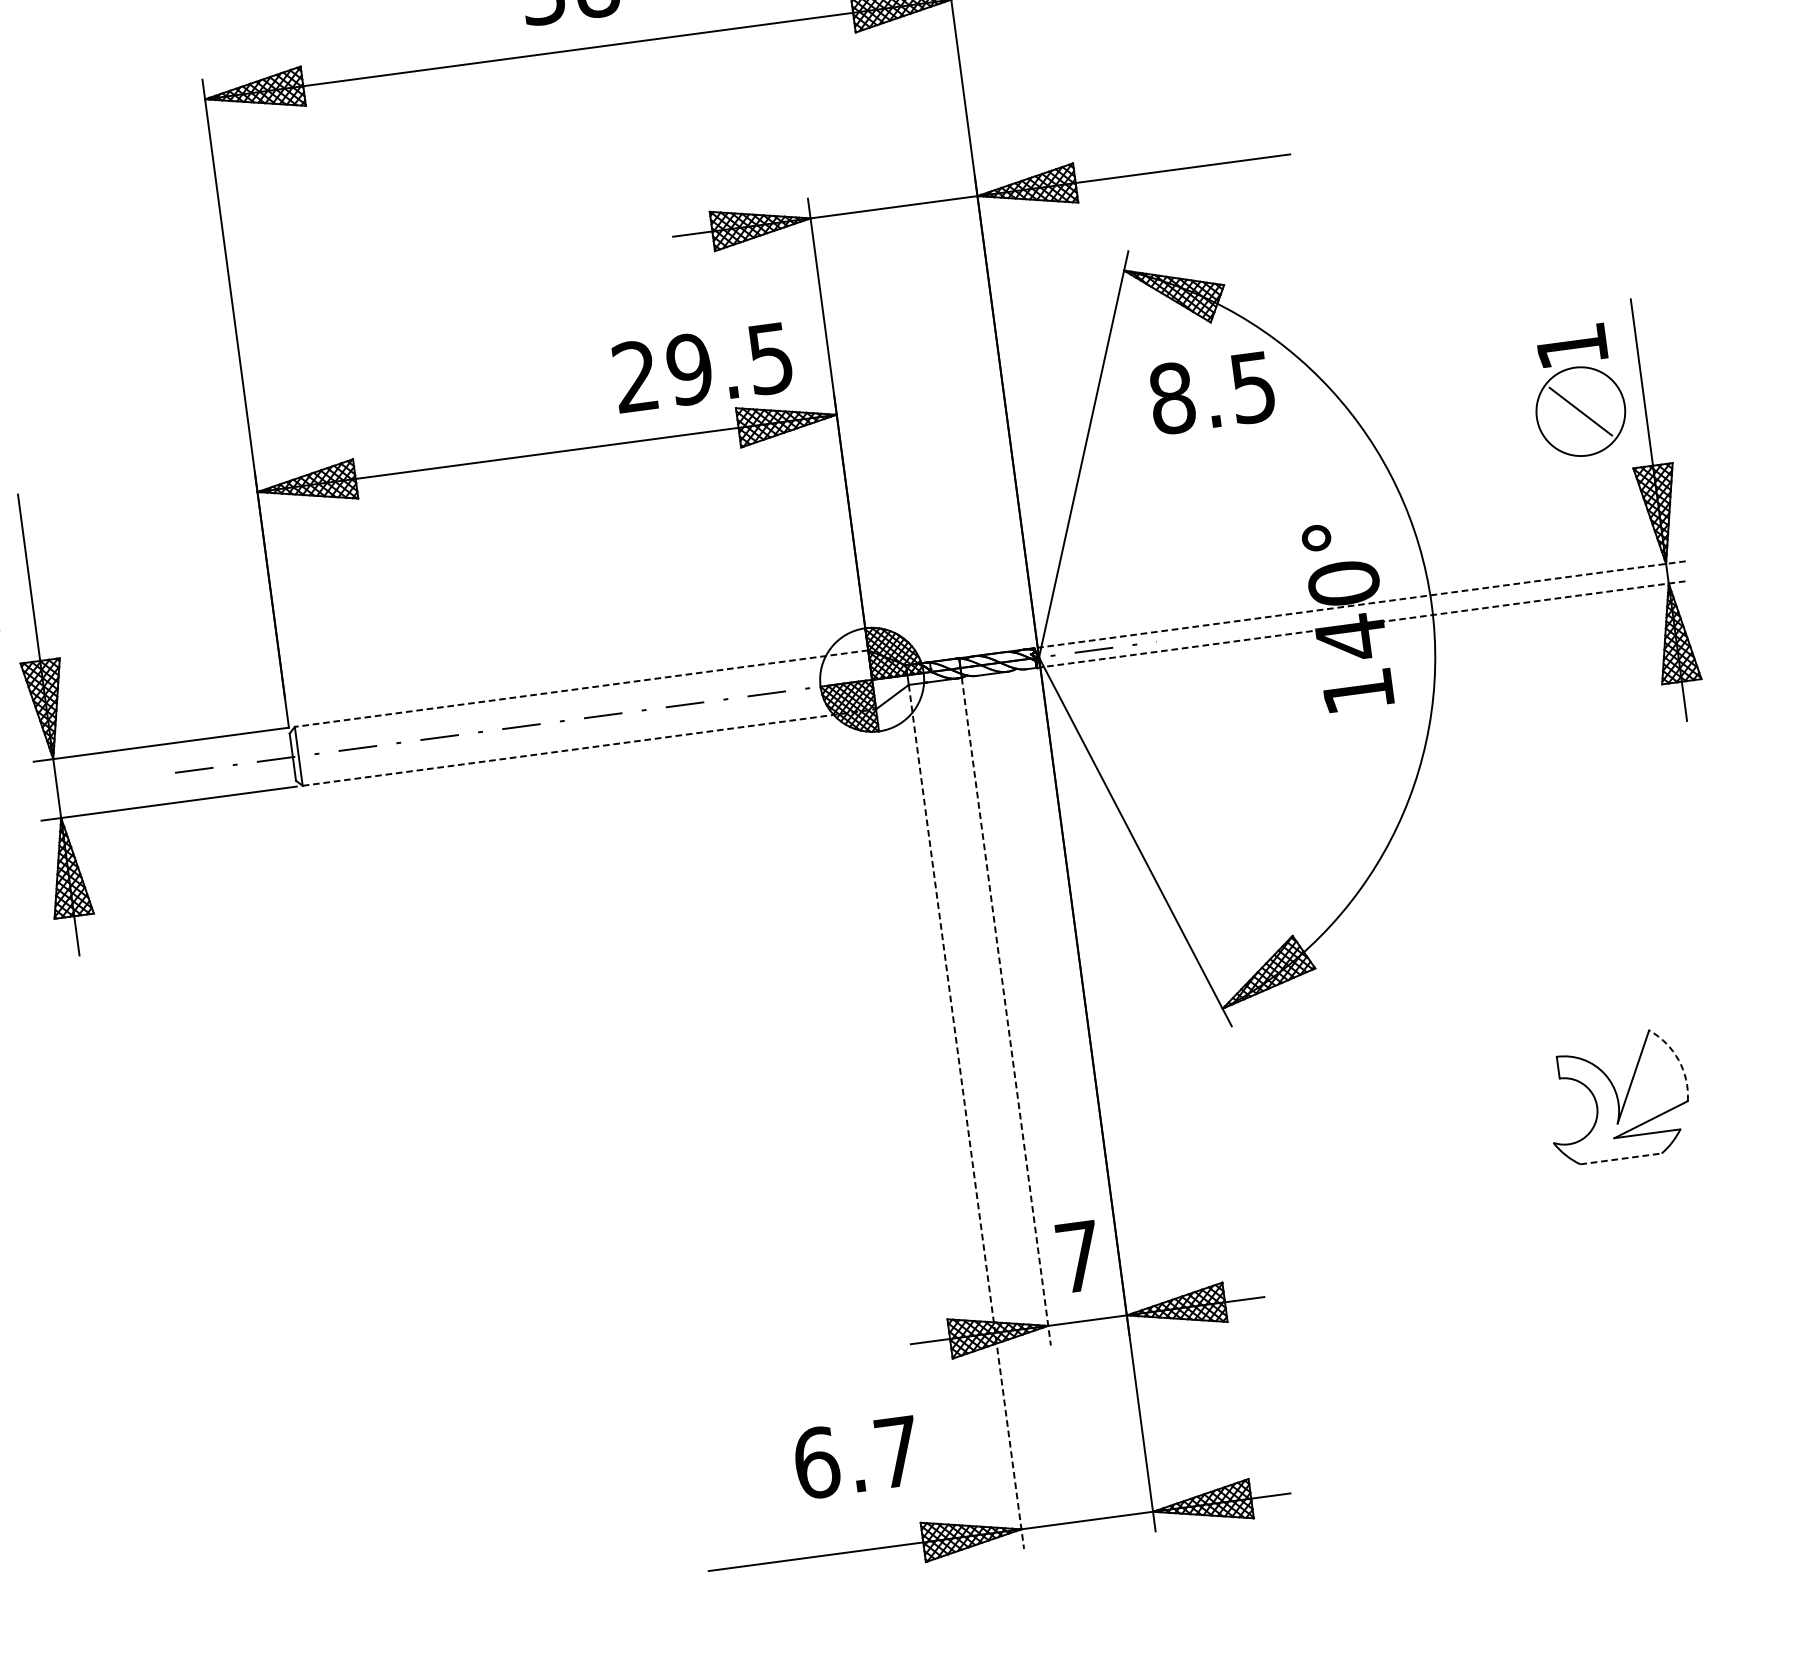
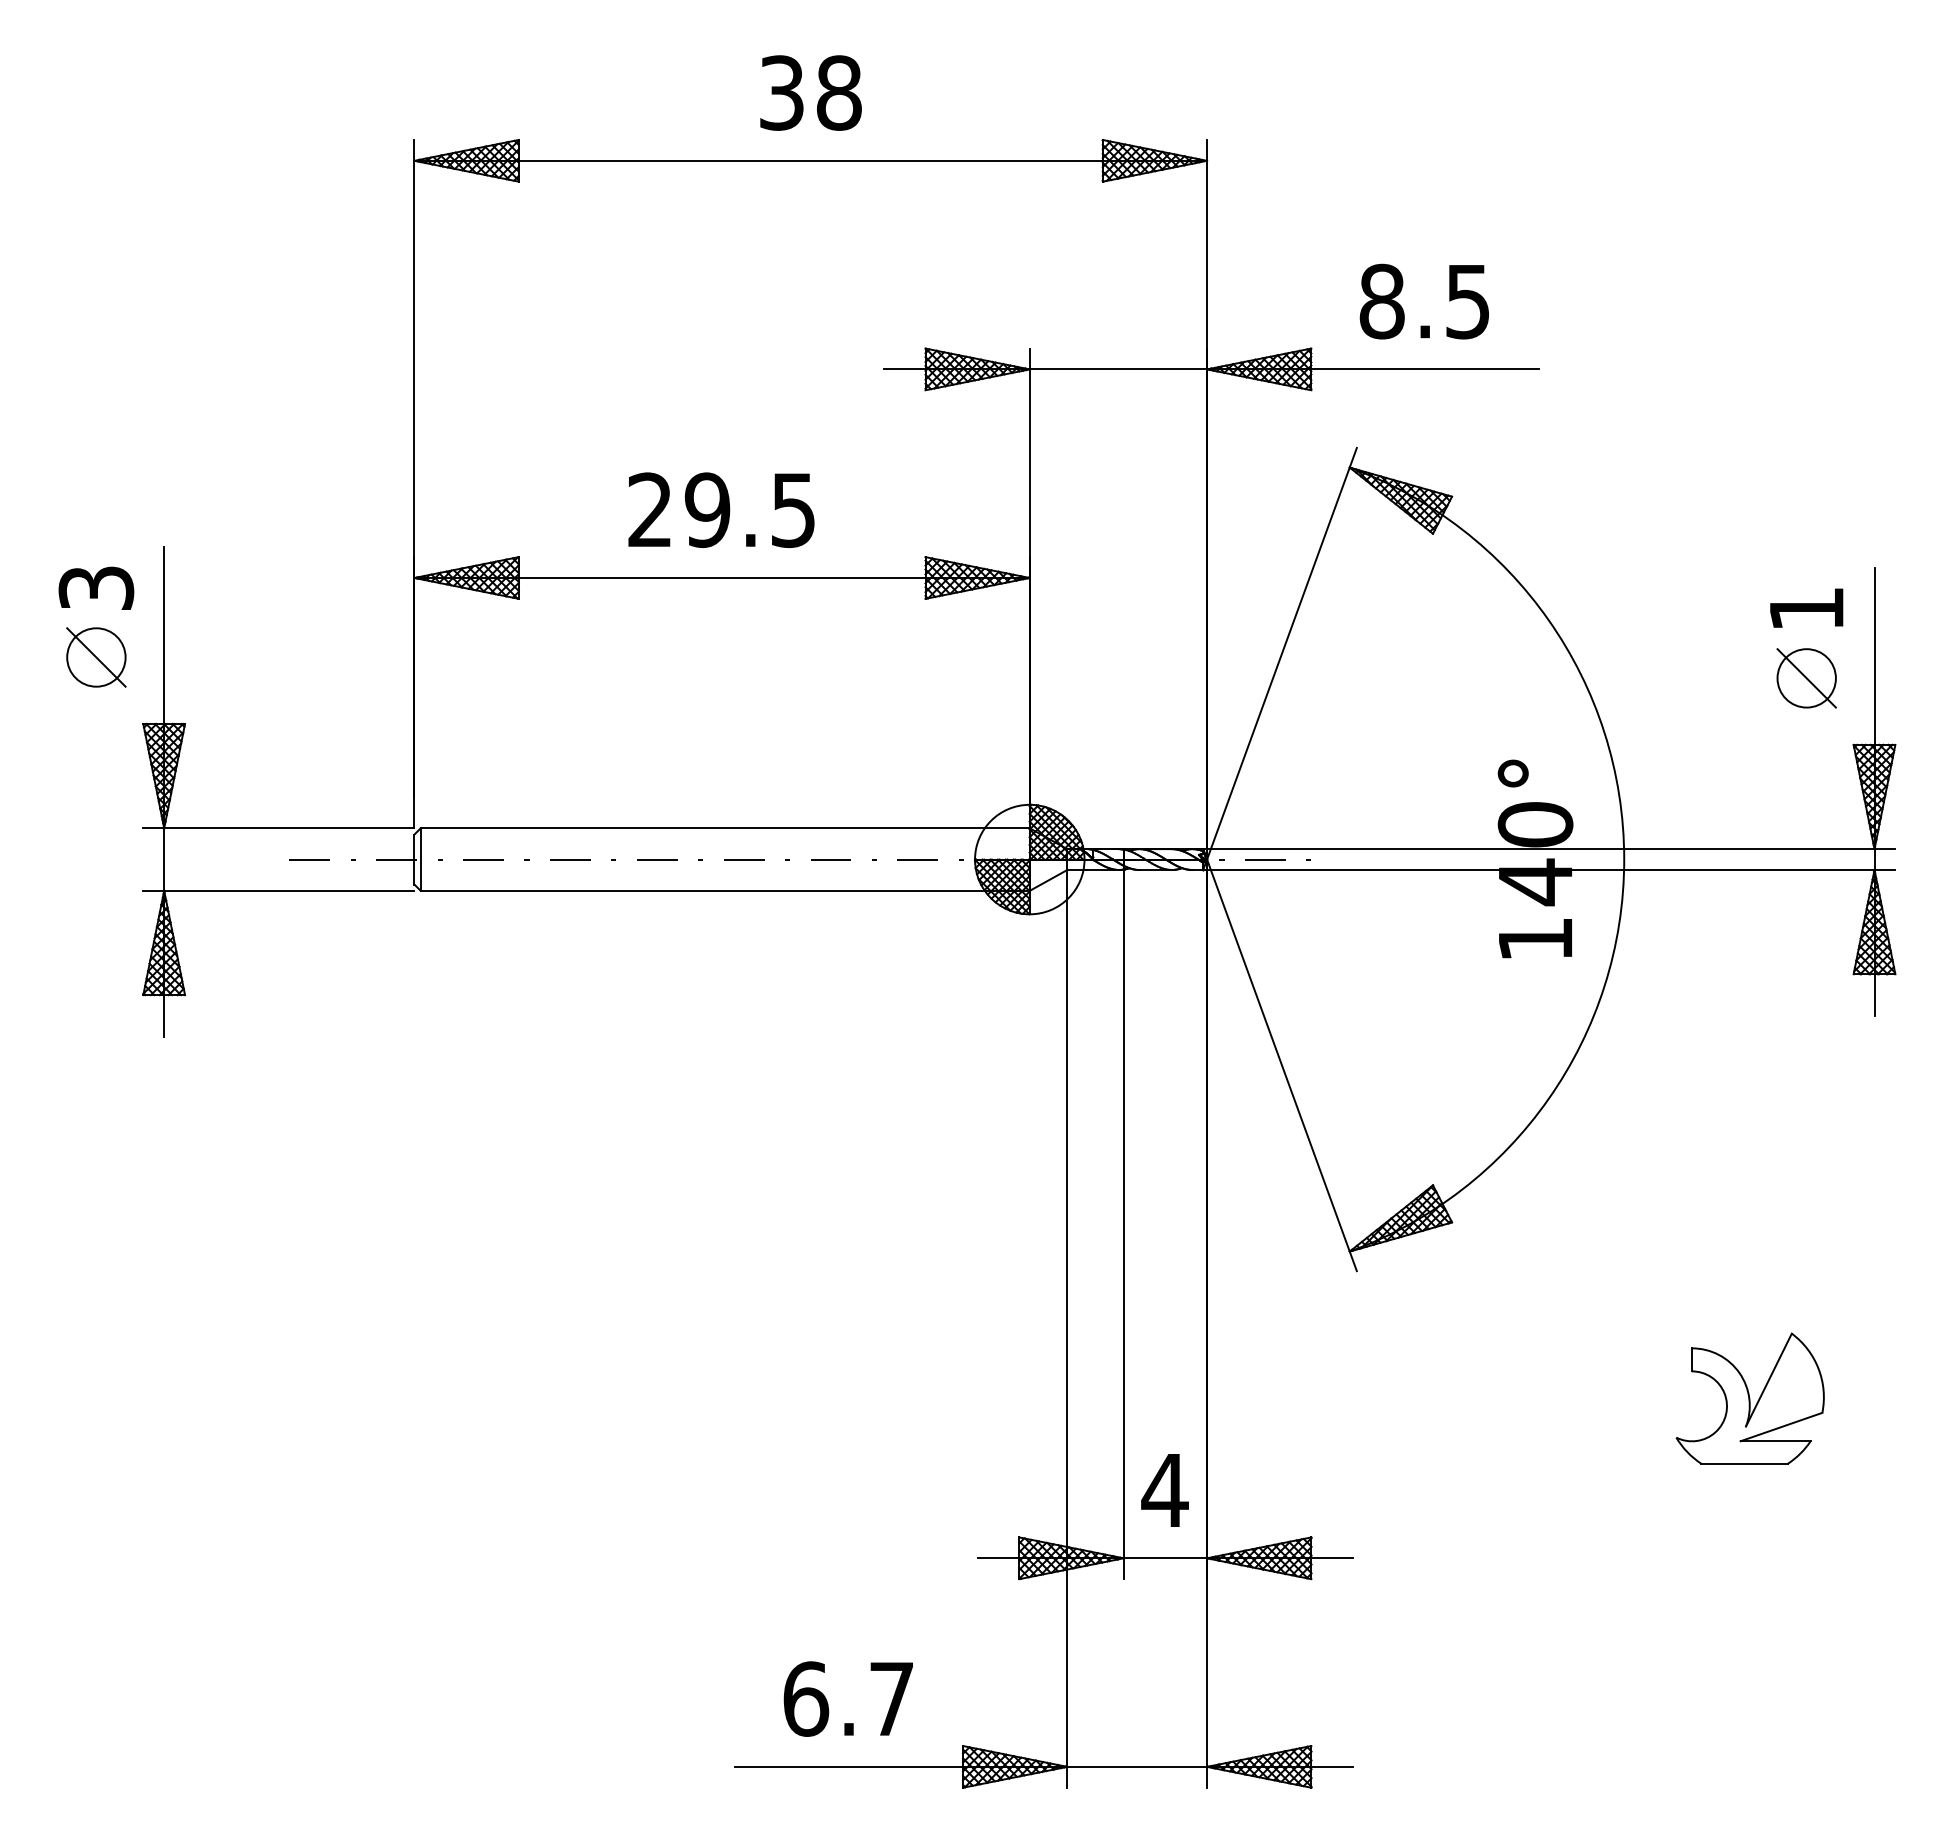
text: (702, 367) -> (721, 509), moved
text: (1211, 393) -> (1423, 301), moved
circle: (1580, 411) -> (1806, 678), size x0.62
line: (1359, 605) -> (1548, 849), dashed -> solid
line: (1362, 624) -> (1549, 870), dashed -> solid
line: (581, 688) -> (725, 828), dashed -> solid
line: (589, 747) -> (725, 890), dashed -> solid
line: (1006, 1011) -> (1123, 1224), dashed -> solid
arc: (1678, 1059) -> (1818, 1368), dashed -> solid
line: (966, 1116) -> (1067, 1328), dashed -> solid
line: (1621, 1158) -> (1745, 1463), dashed -> solid
text: (1078, 1256) -> (1164, 1490), 7 -> 4
text: (855, 1457) -> (847, 1698), moved

